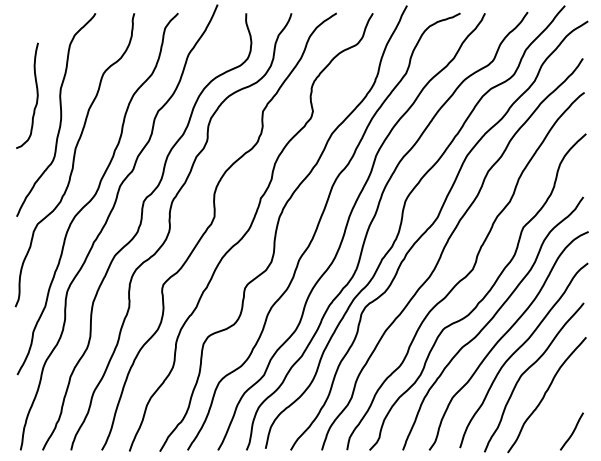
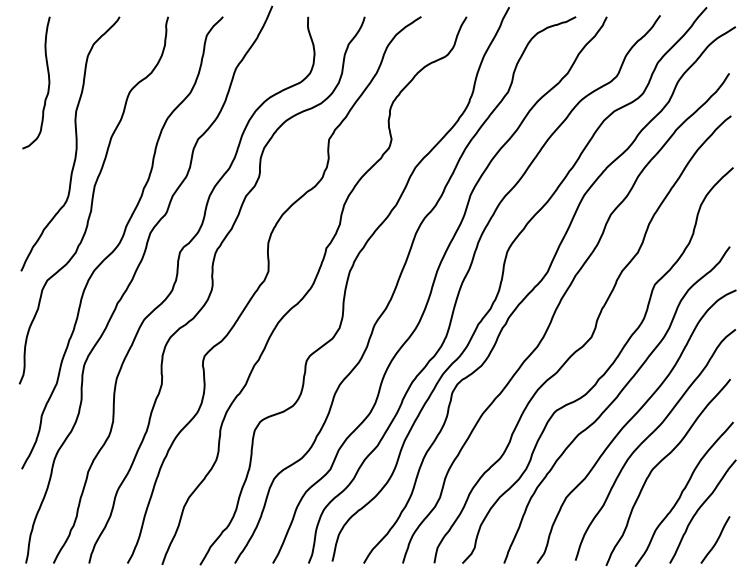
curve: (37, 95) -> (48, 82), moved
curve: (559, 406) -> (700, 508), added

